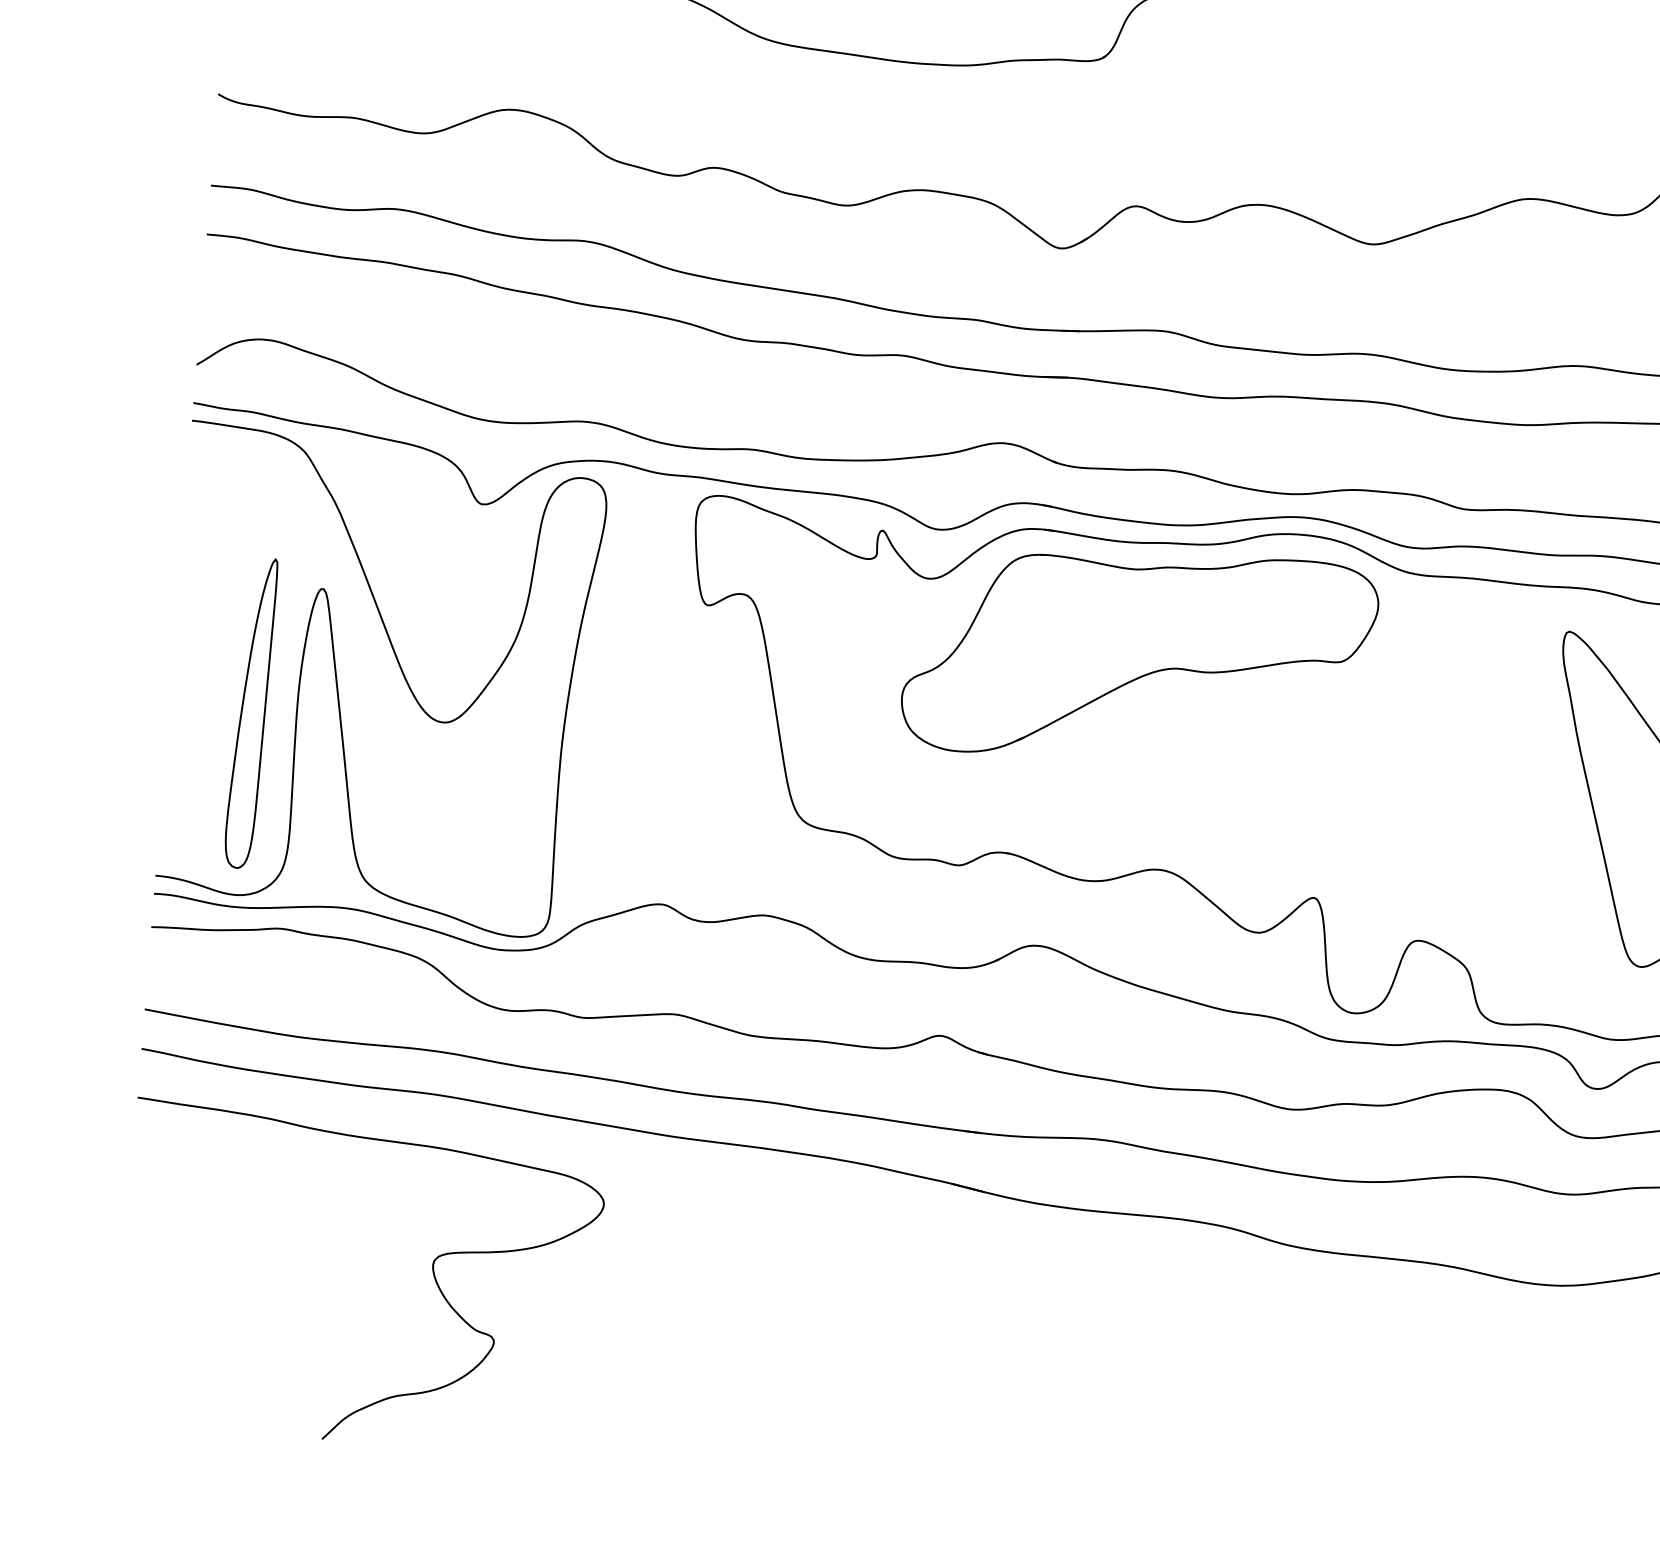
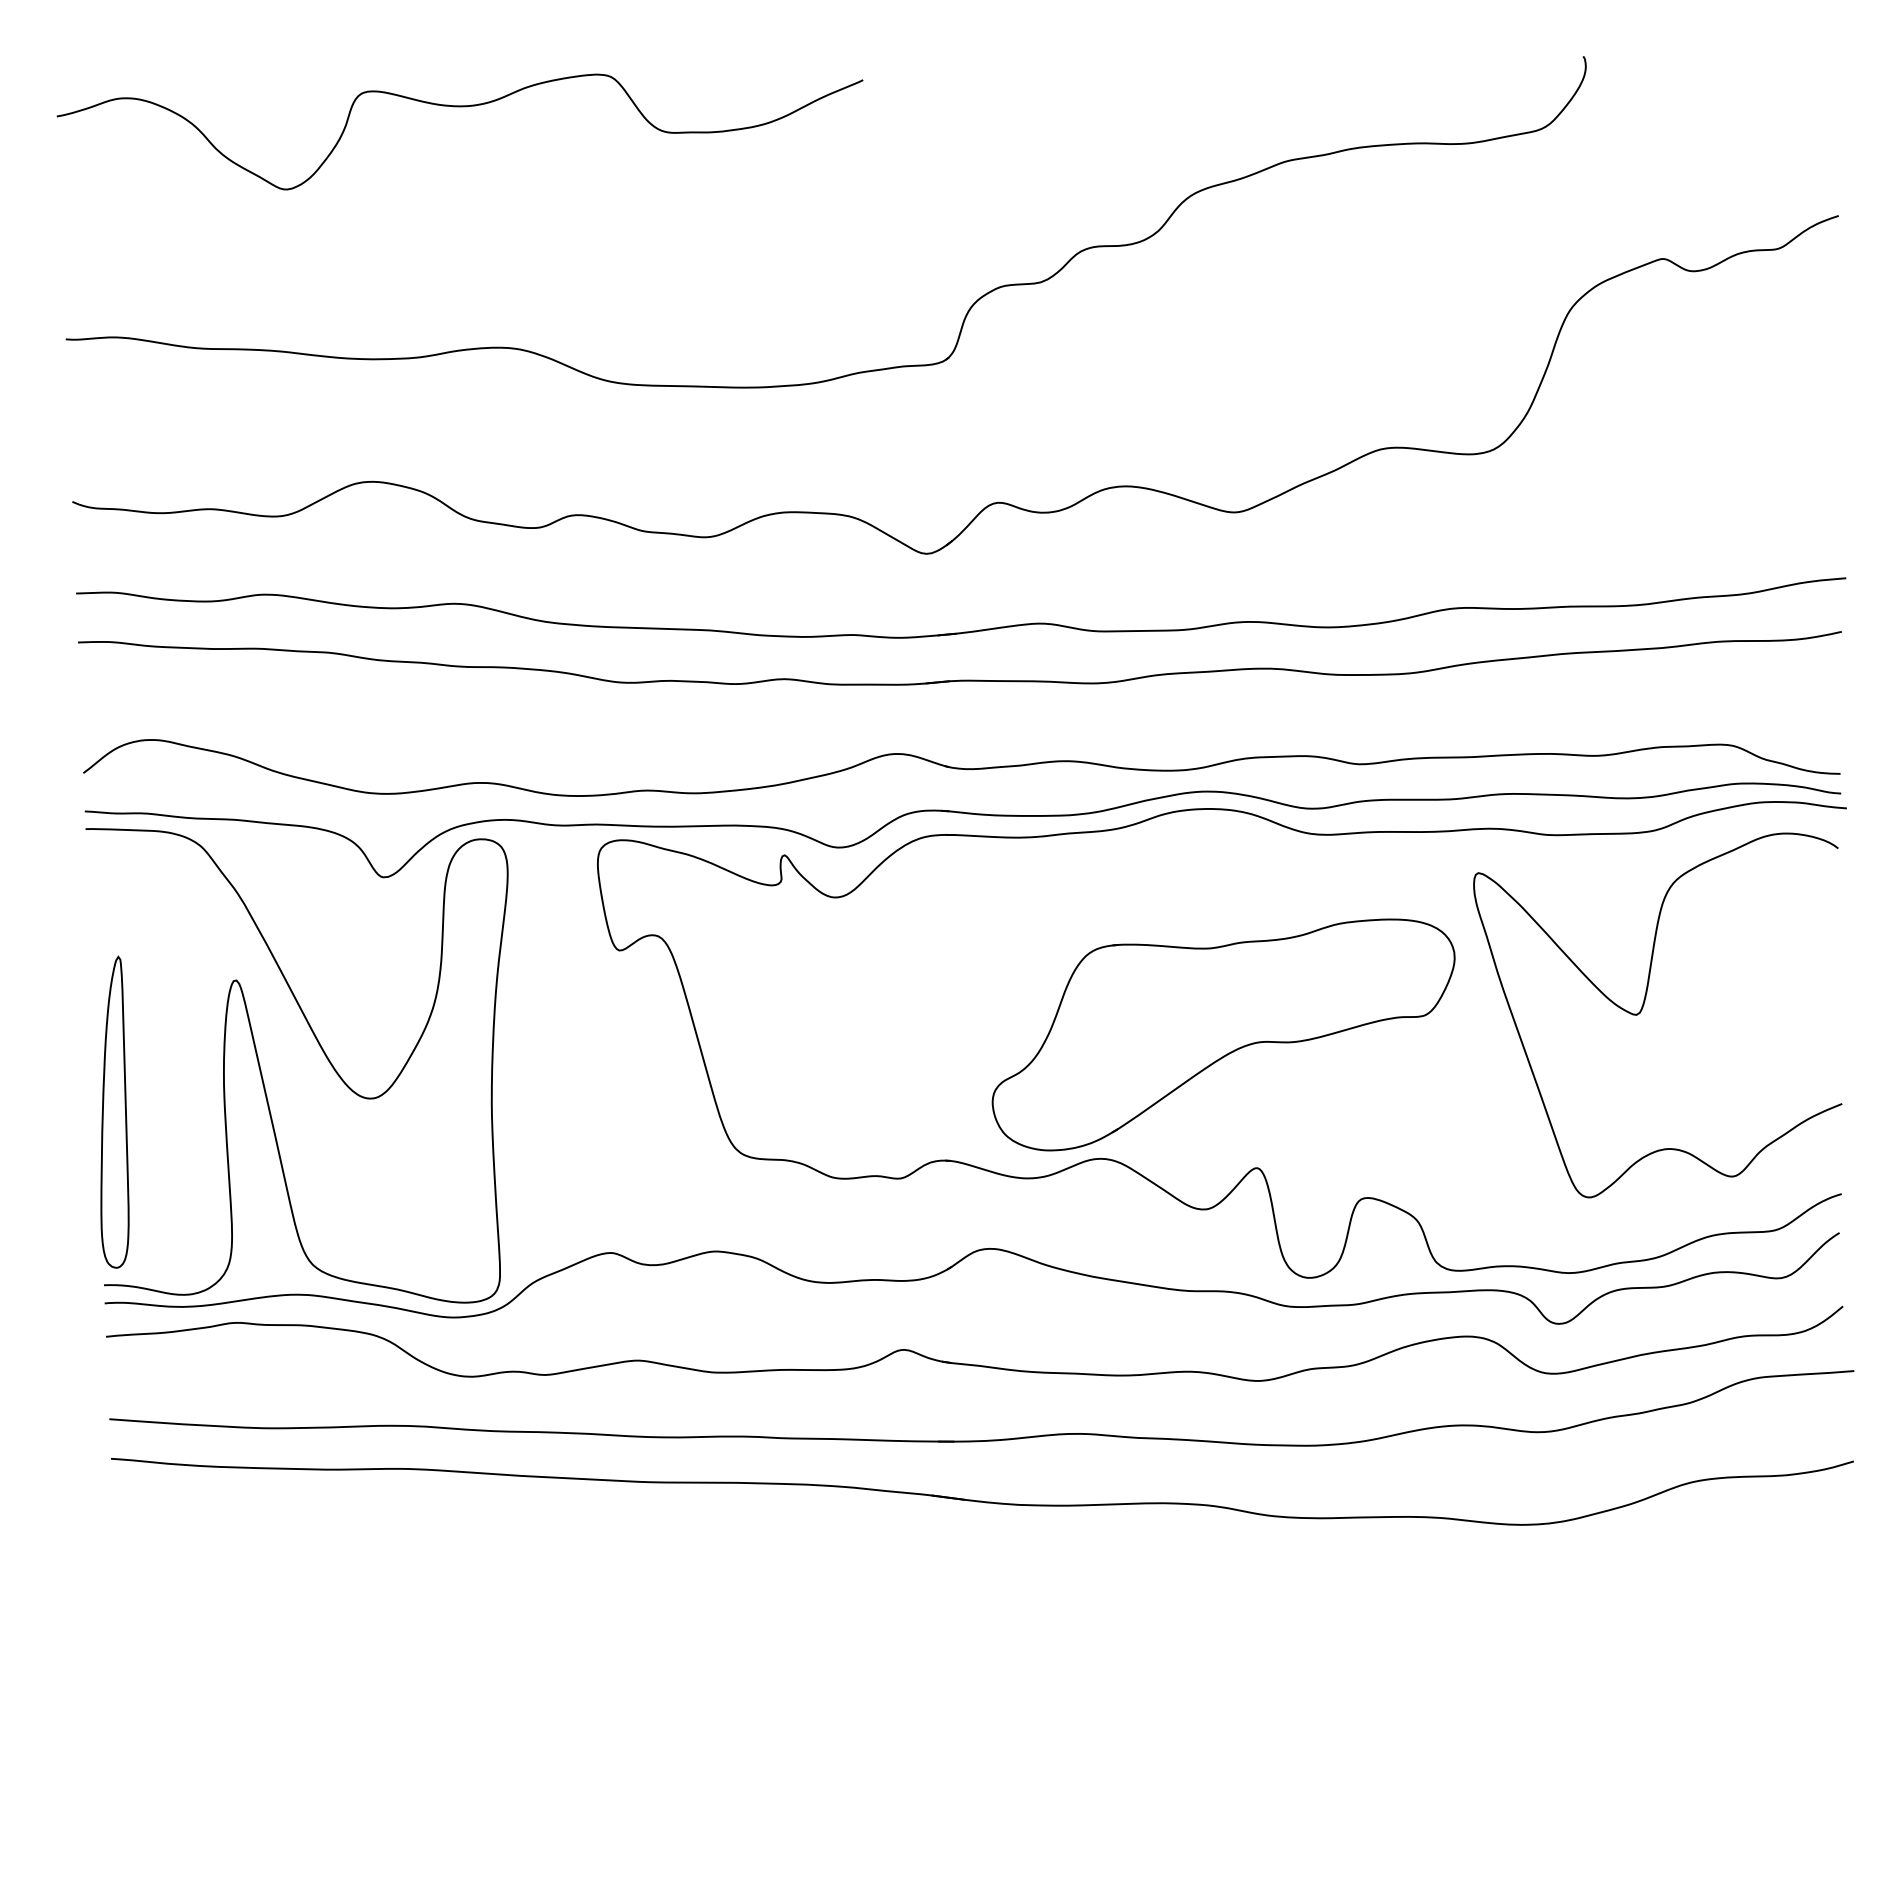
part: (1139, 656) -> (1223, 1034), moved
part: (253, 712) -> (114, 1111), moved
curve: (432, 1272) -> (426, 1645), removed

